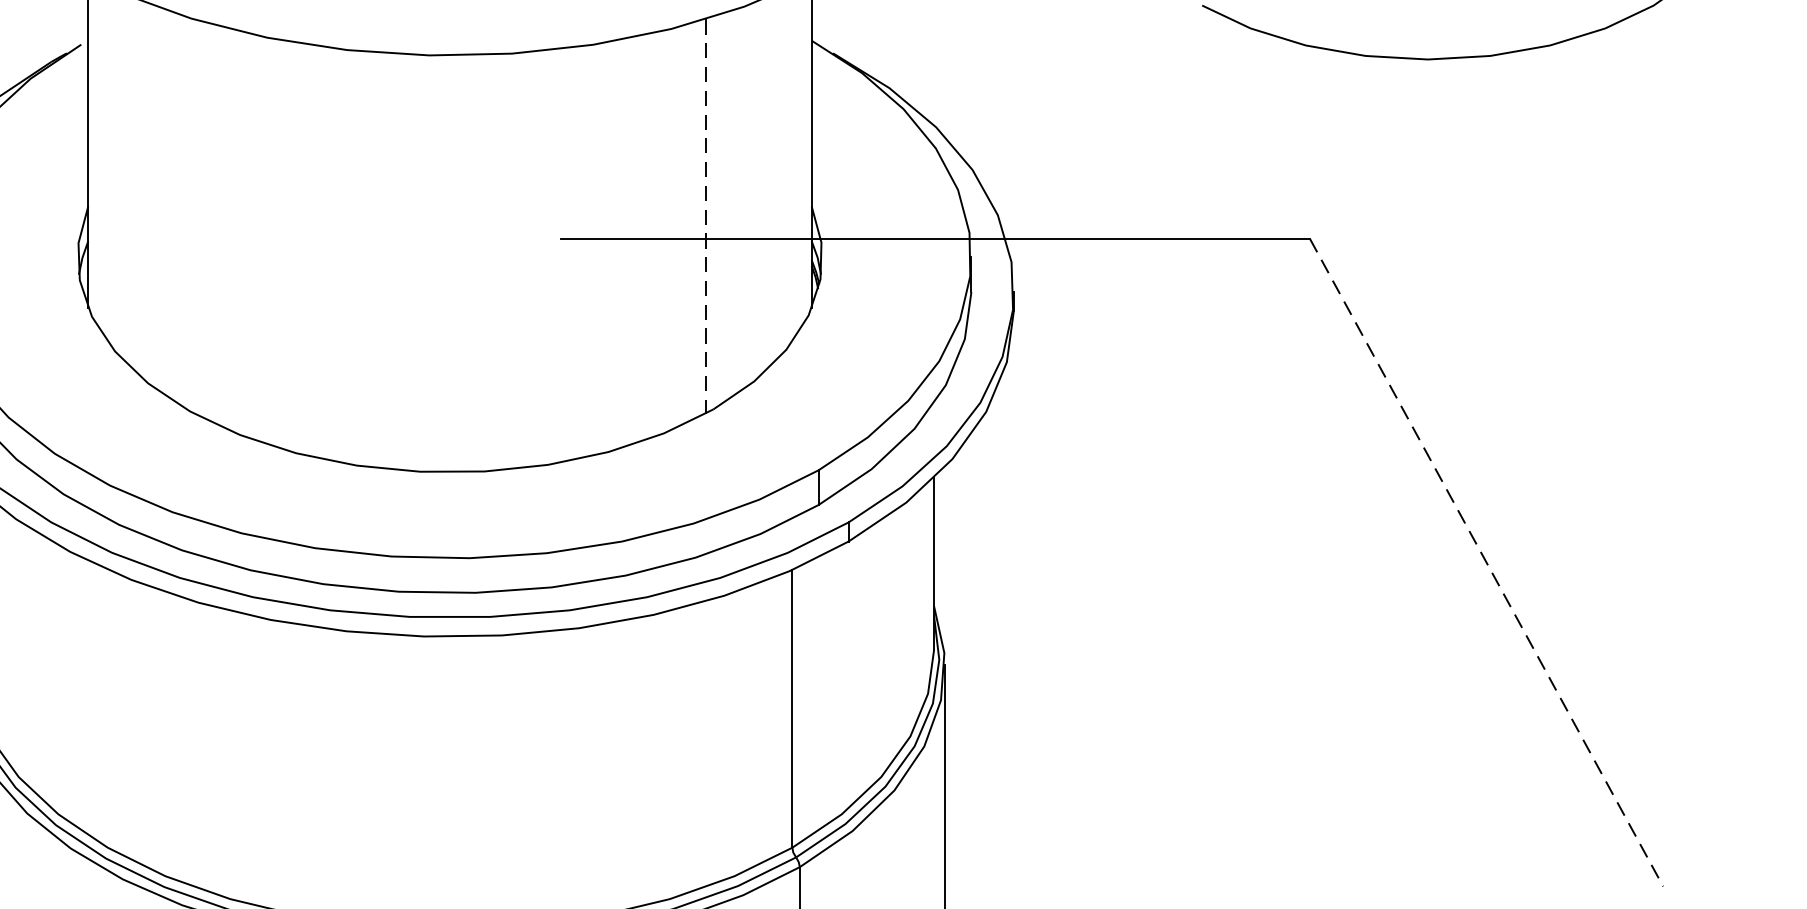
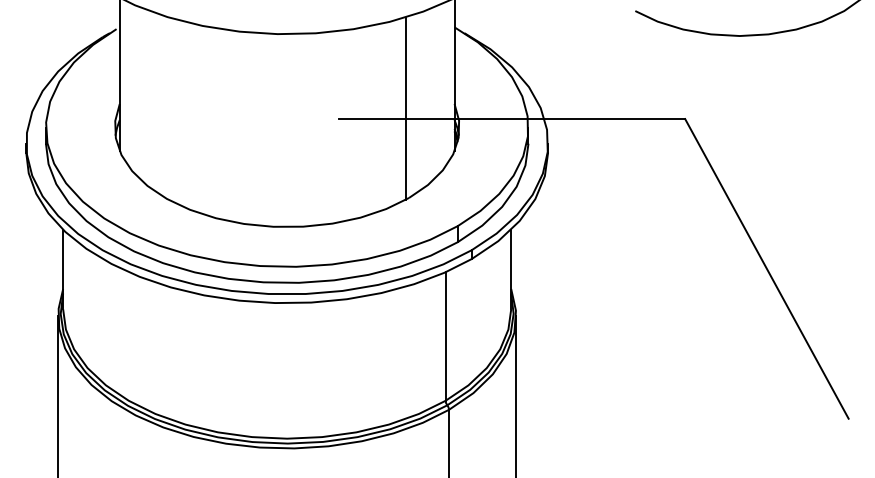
line: (705, 218) -> (405, 109), dashed -> solid
line: (1485, 561) -> (766, 268), dashed -> solid

